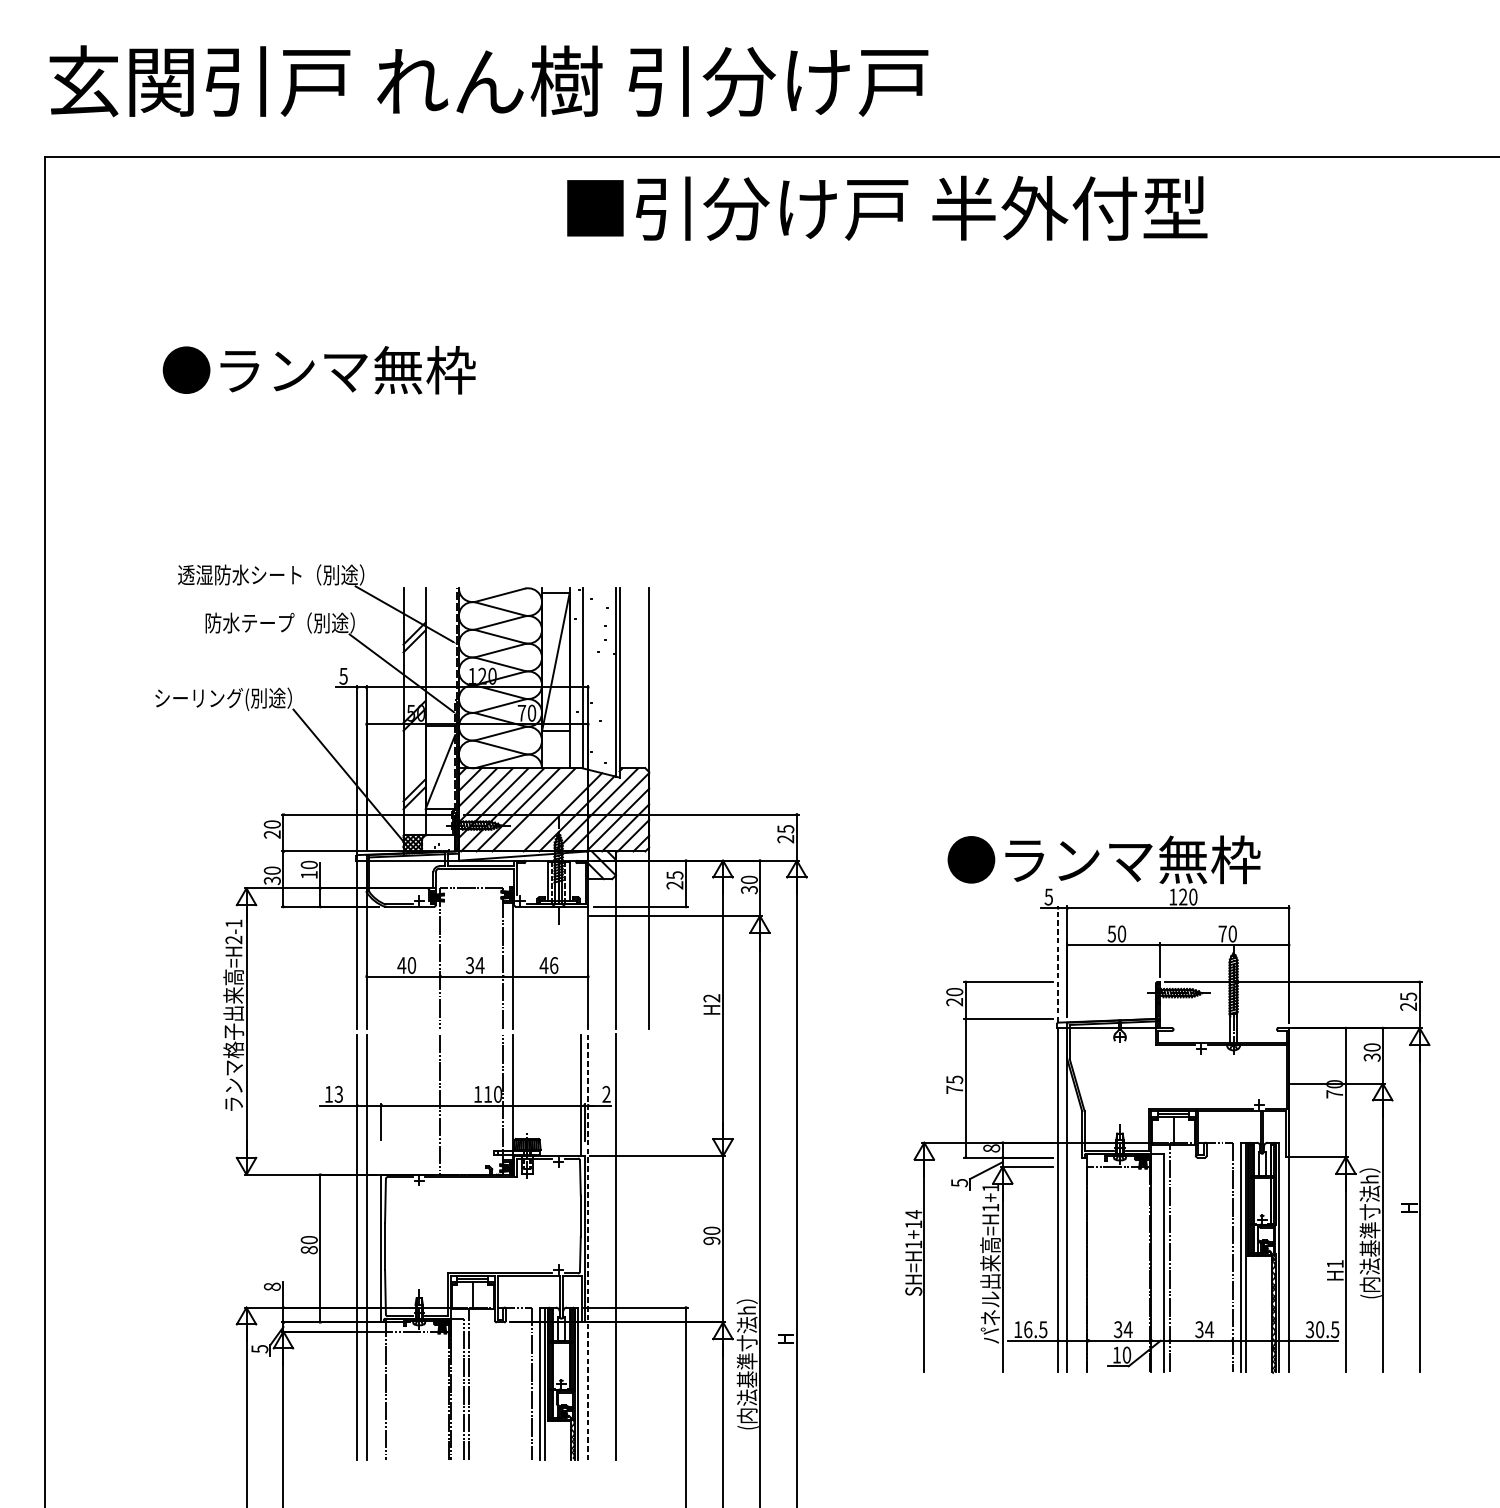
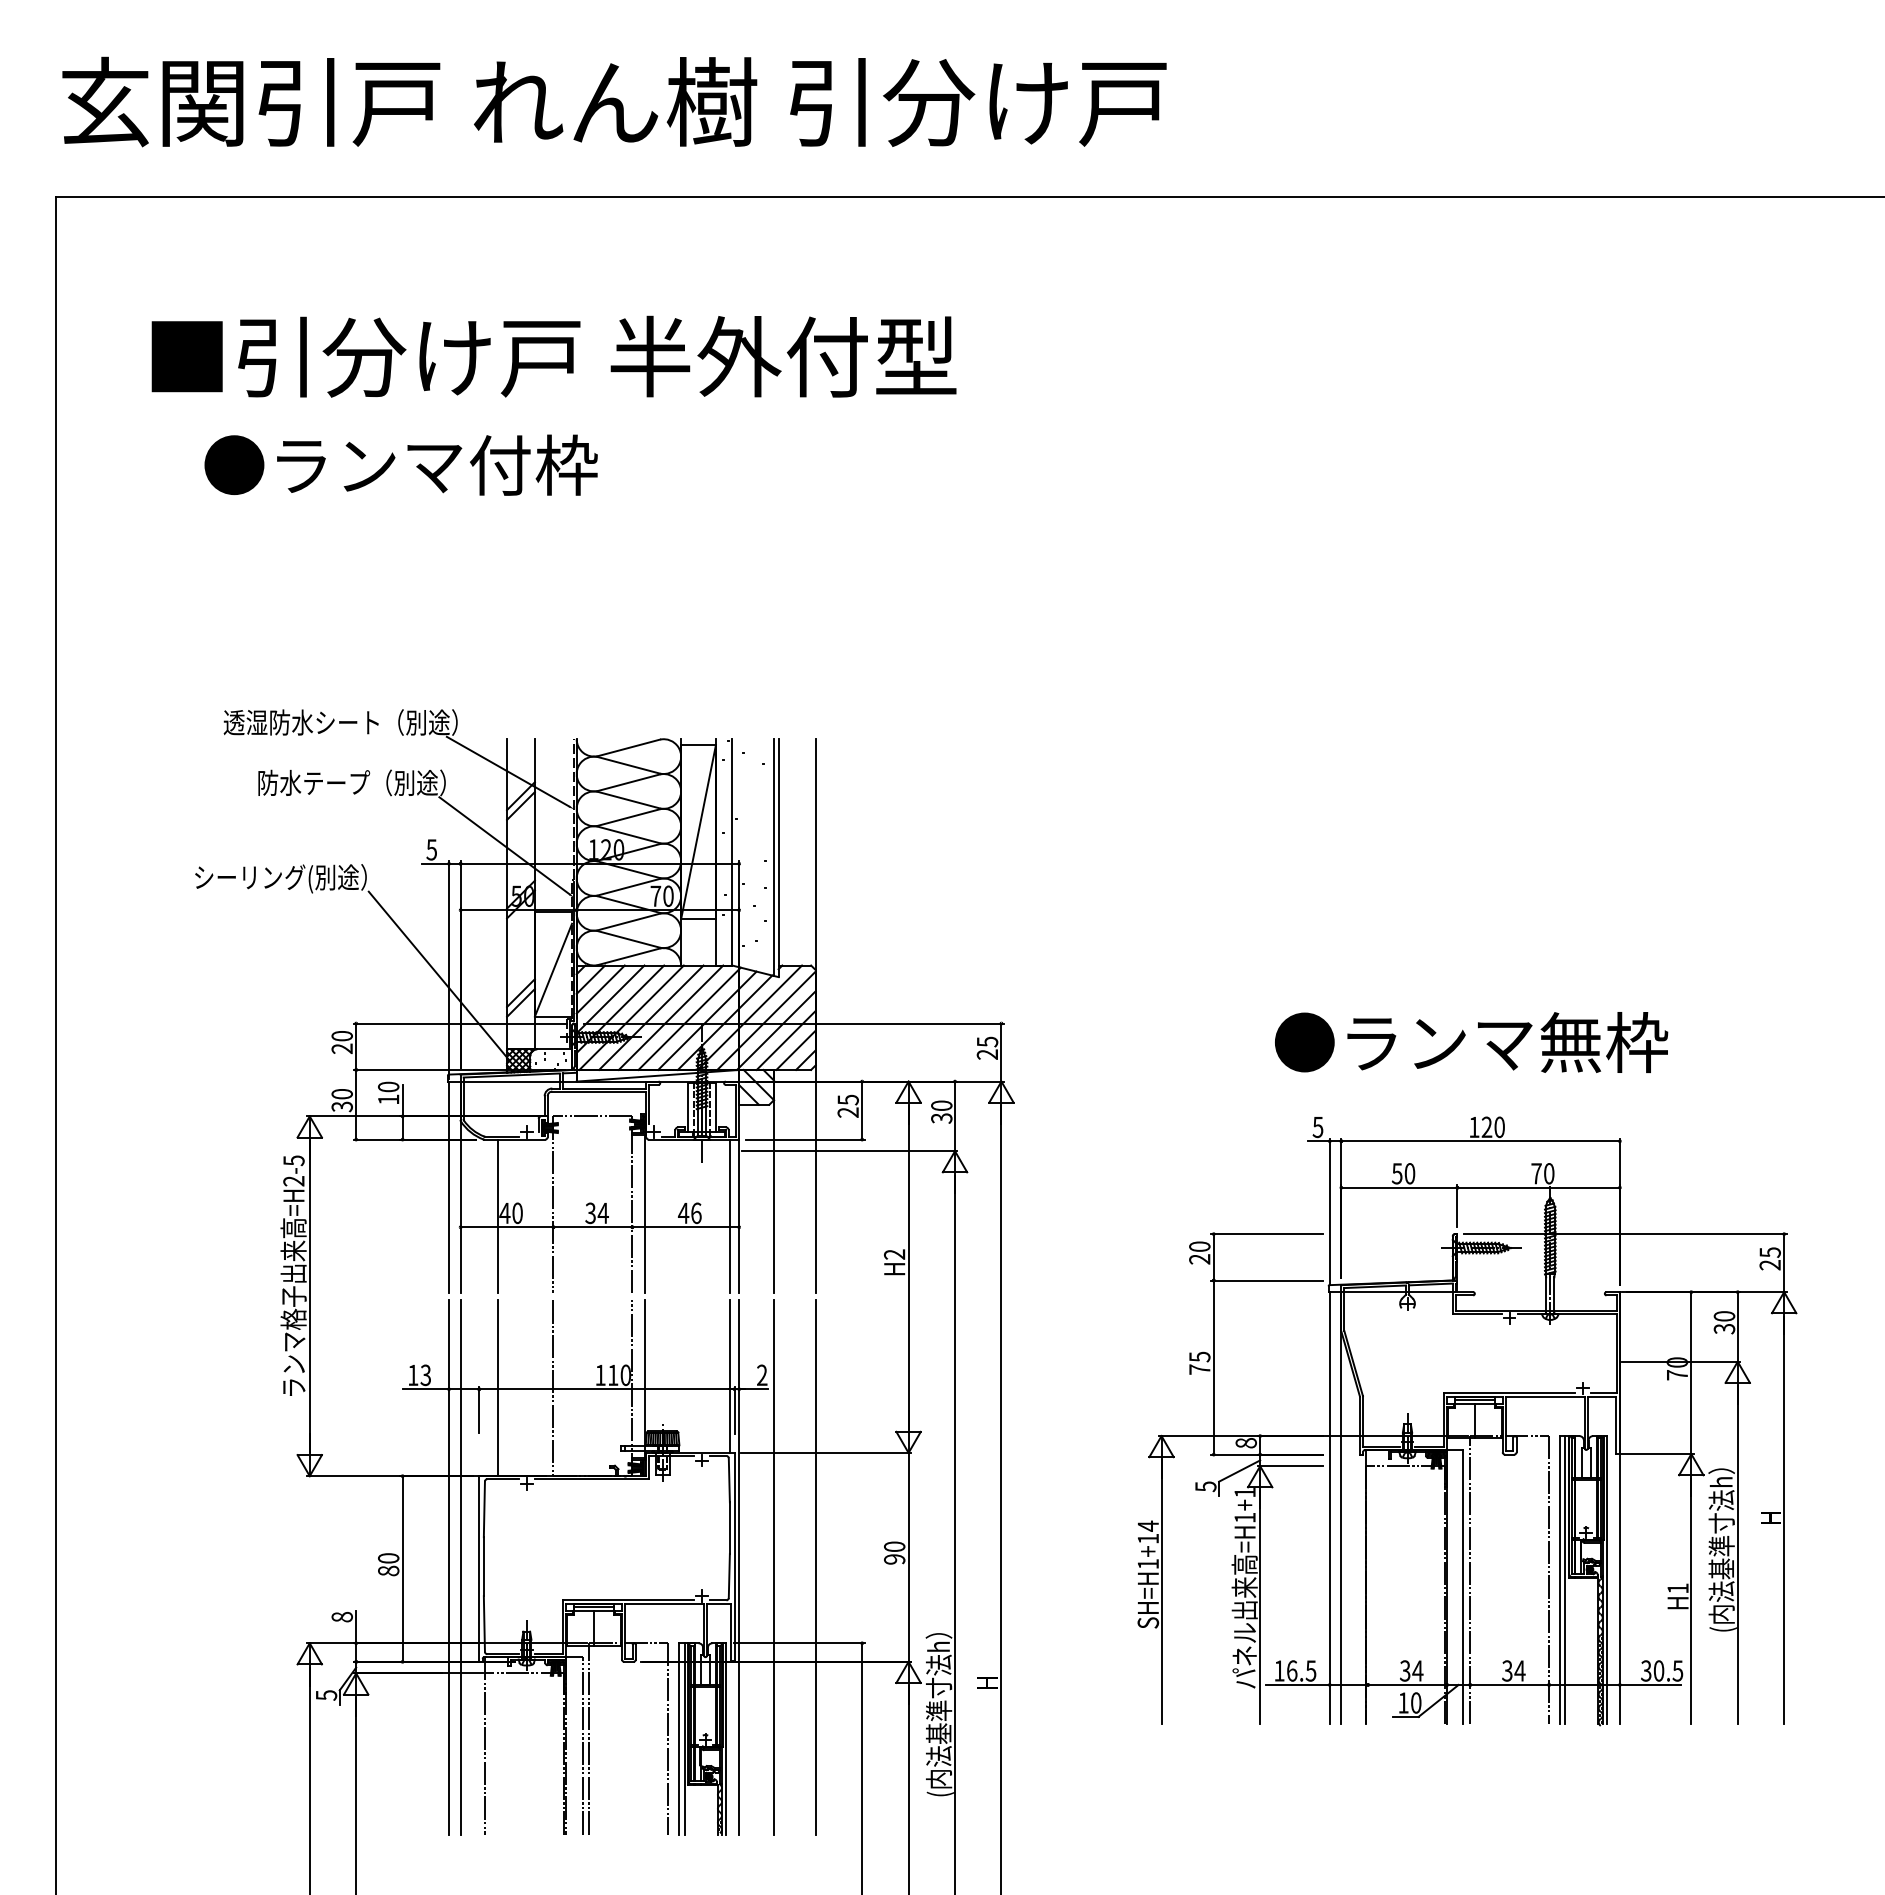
text: (886, 208) -> (553, 356), moved
text: (398, 369) -> (500, 464), ●ランマ無枠 -> ●ランマ付枠
line: (548, 810) -> (689, 1018), added
text: (1104, 859) -> (1471, 1042), moved
text: (233, 923) -> (293, 1160), =H2-1 -> =H2-5
line: (1057, 964) -> (1329, 1211), dashed -> solid
line: (395, 967) -> (497, 1215), added
line: (580, 967) -> (729, 1215), added
line: (395, 1104) -> (497, 1388), added
line: (648, 1246) -> (815, 1566), added
line: (588, 1247) -> (739, 1567), dashed -> solid

